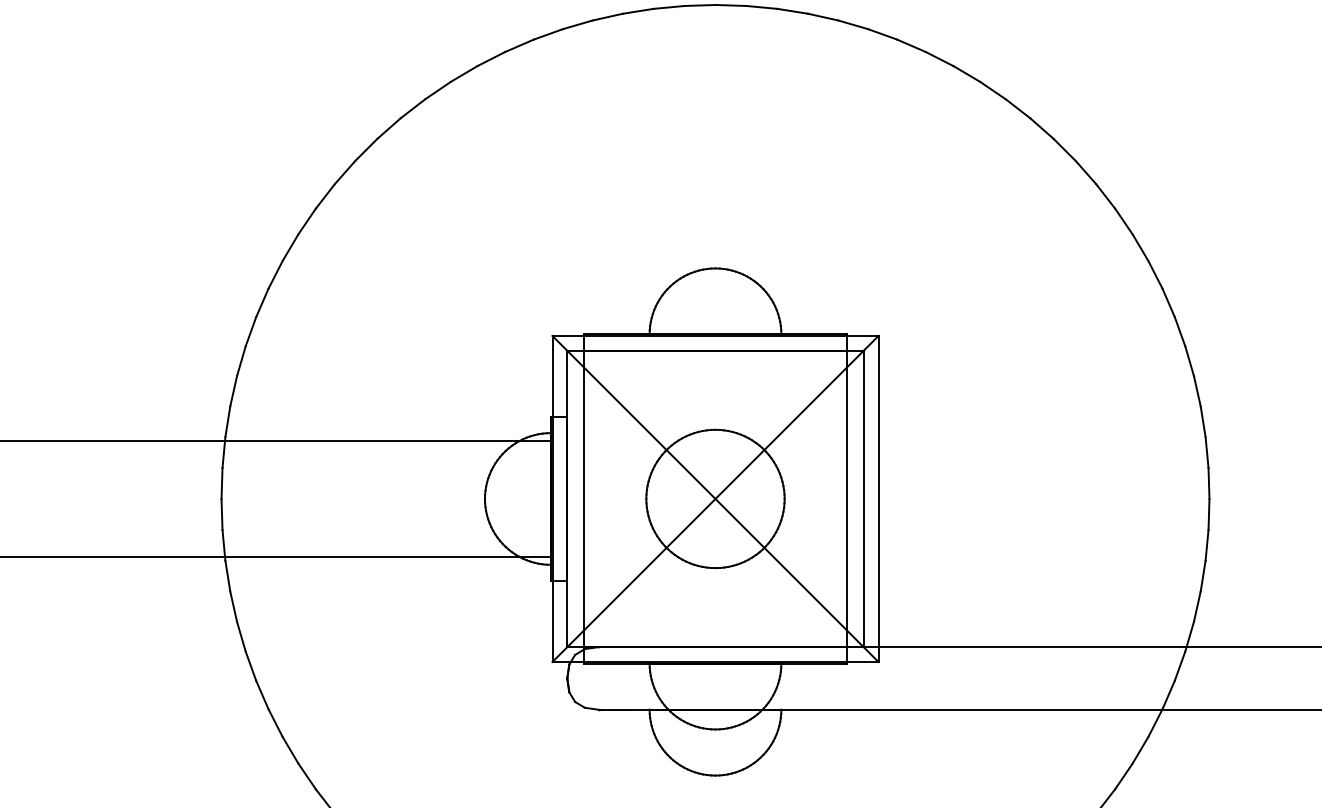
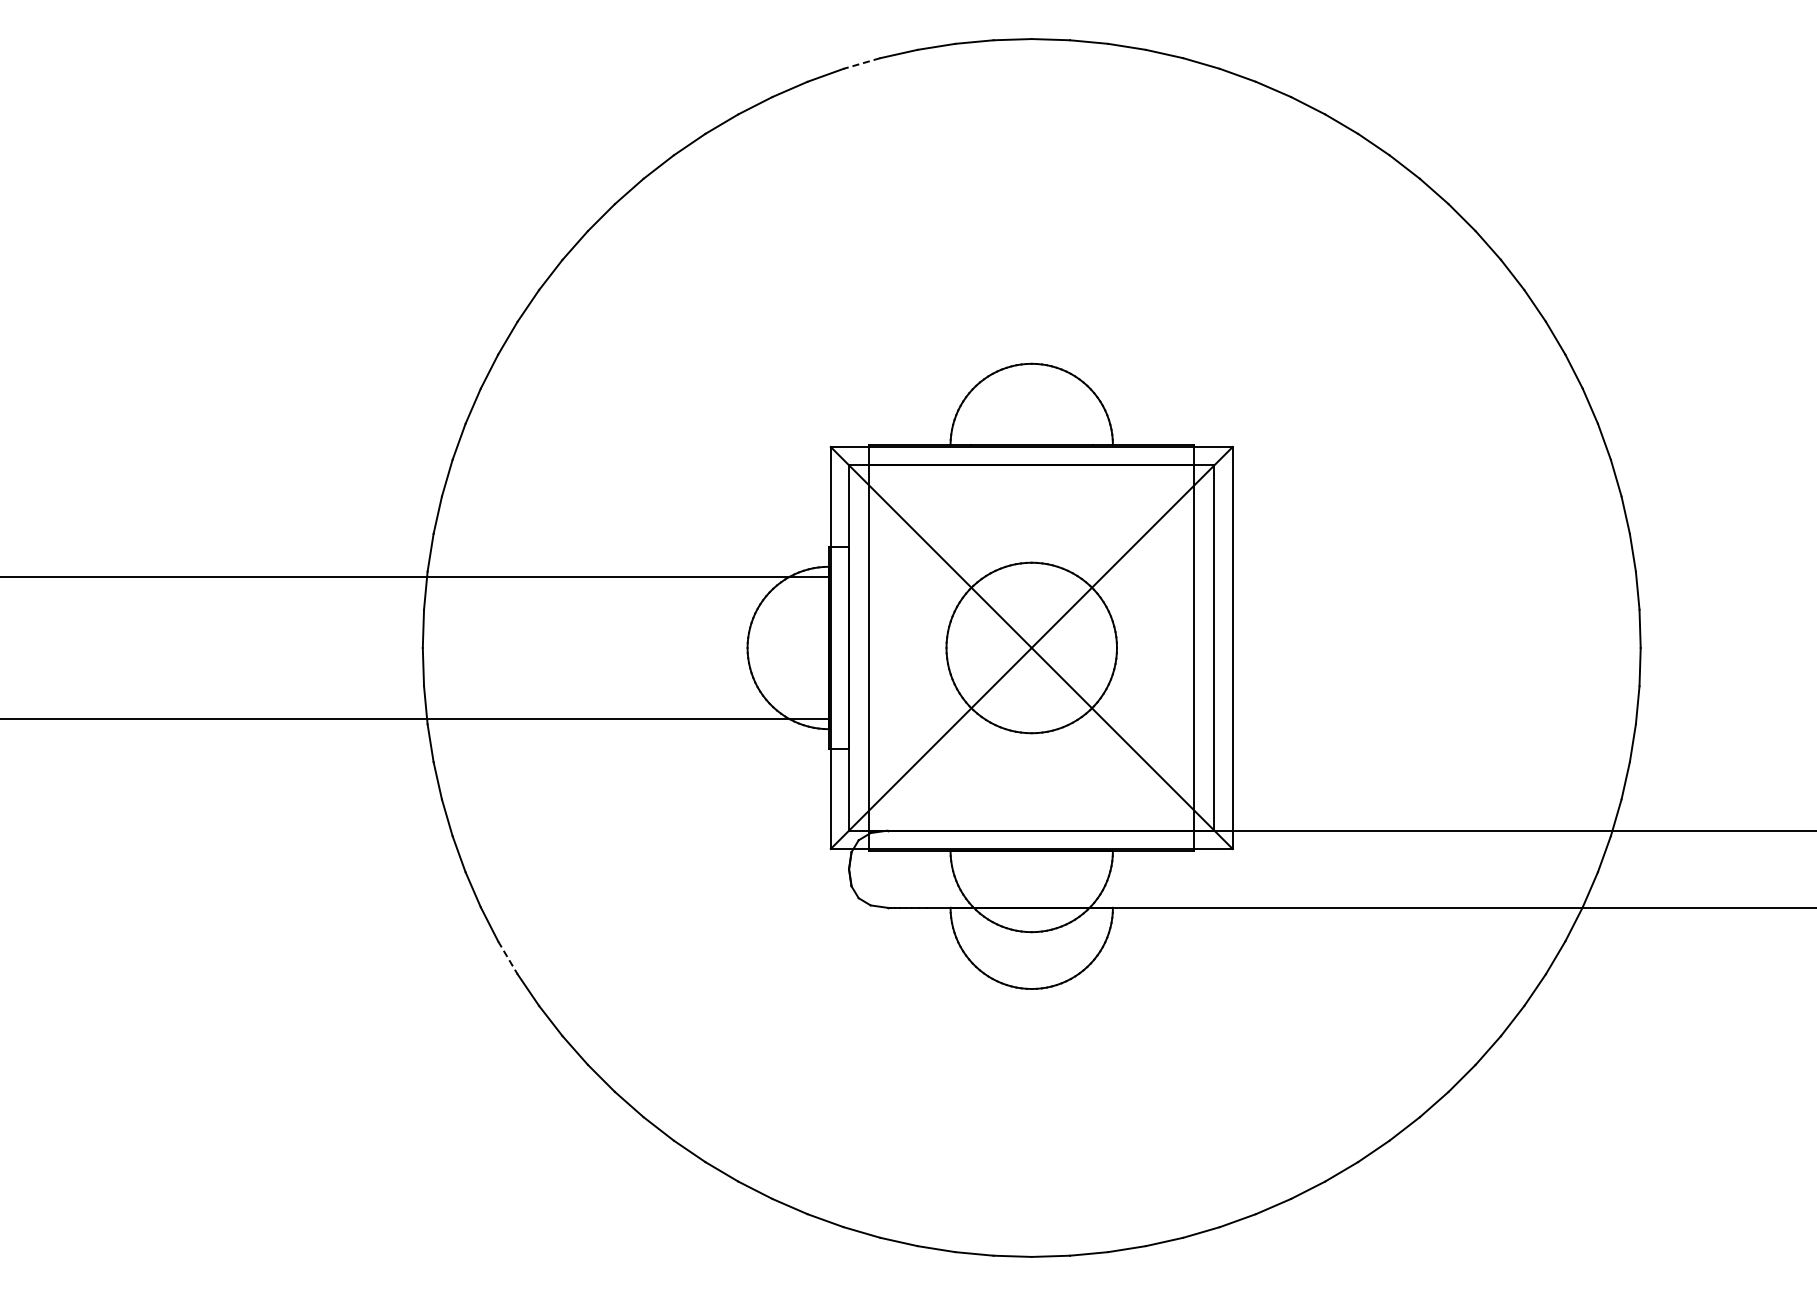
line: (577, 24) -> (861, 63), solid -> dashed
line: (291, 750) -> (508, 958), solid -> dashed

